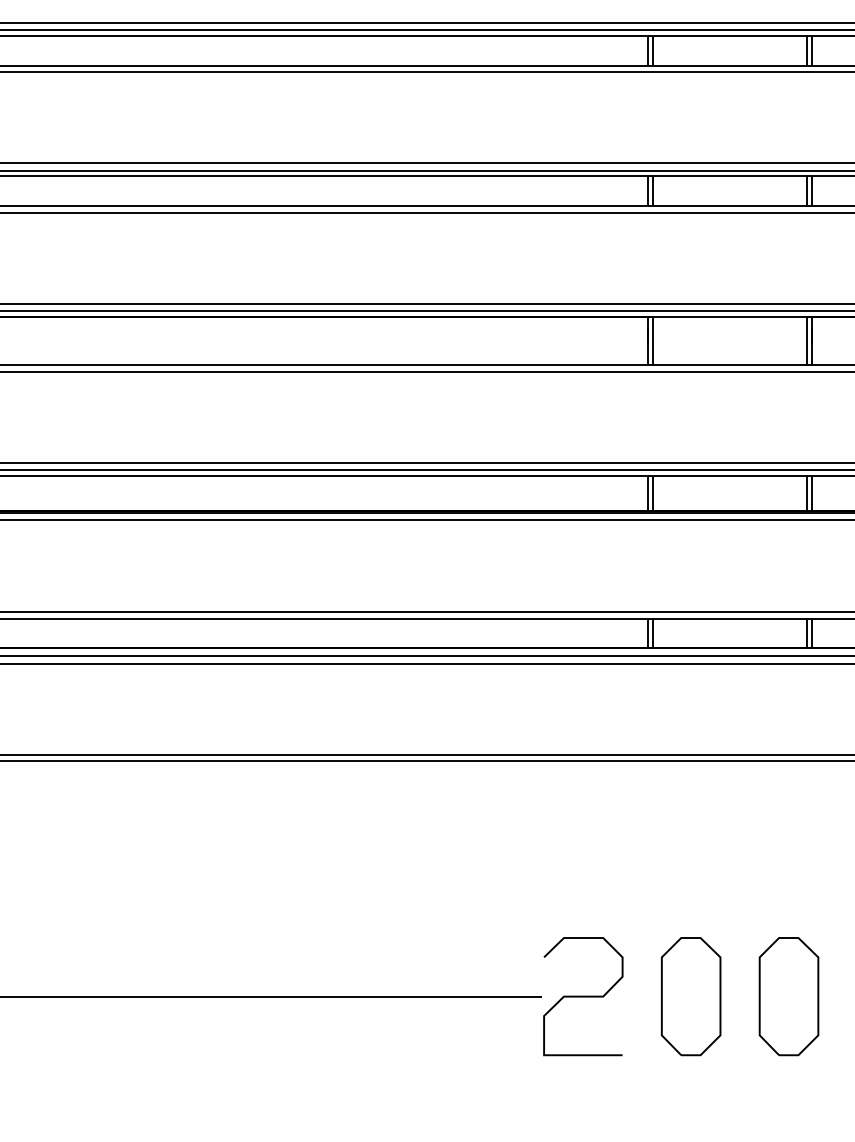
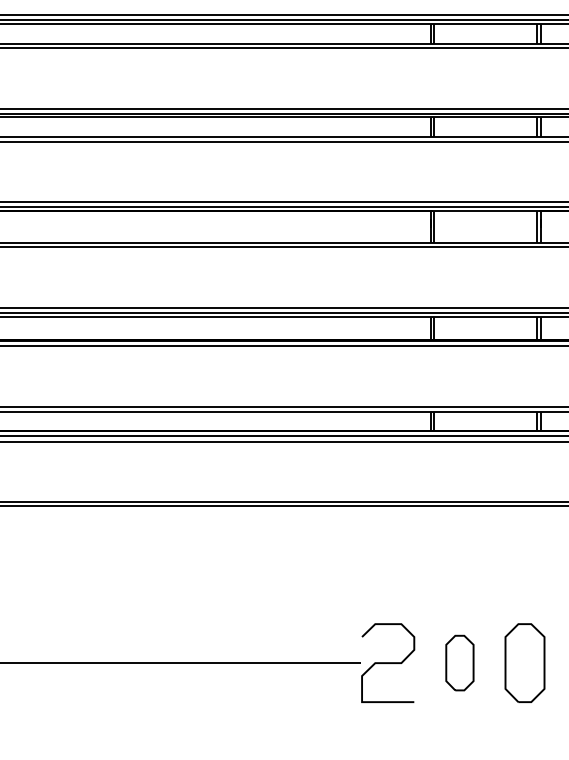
part: (690, 995) -> (459, 662), size x0.7

